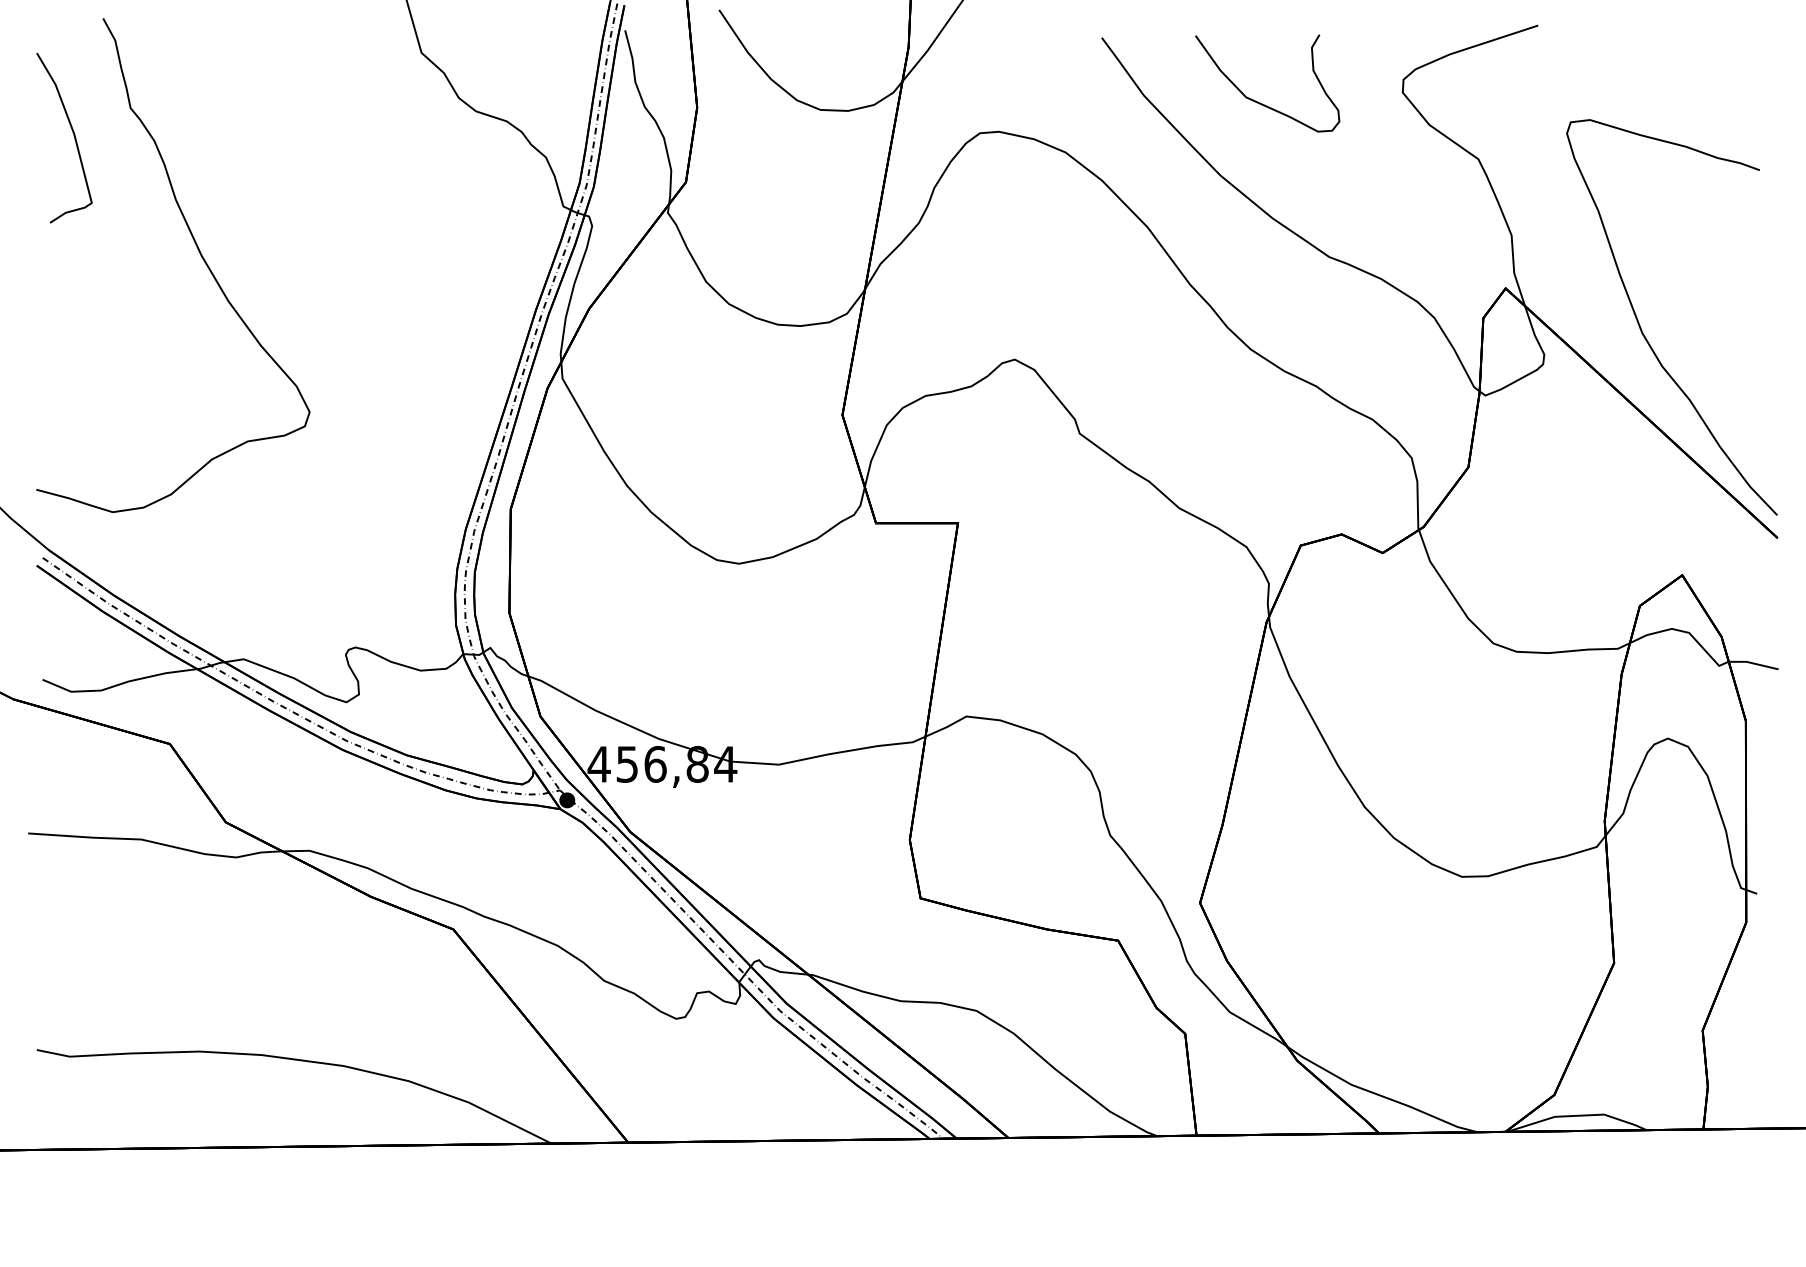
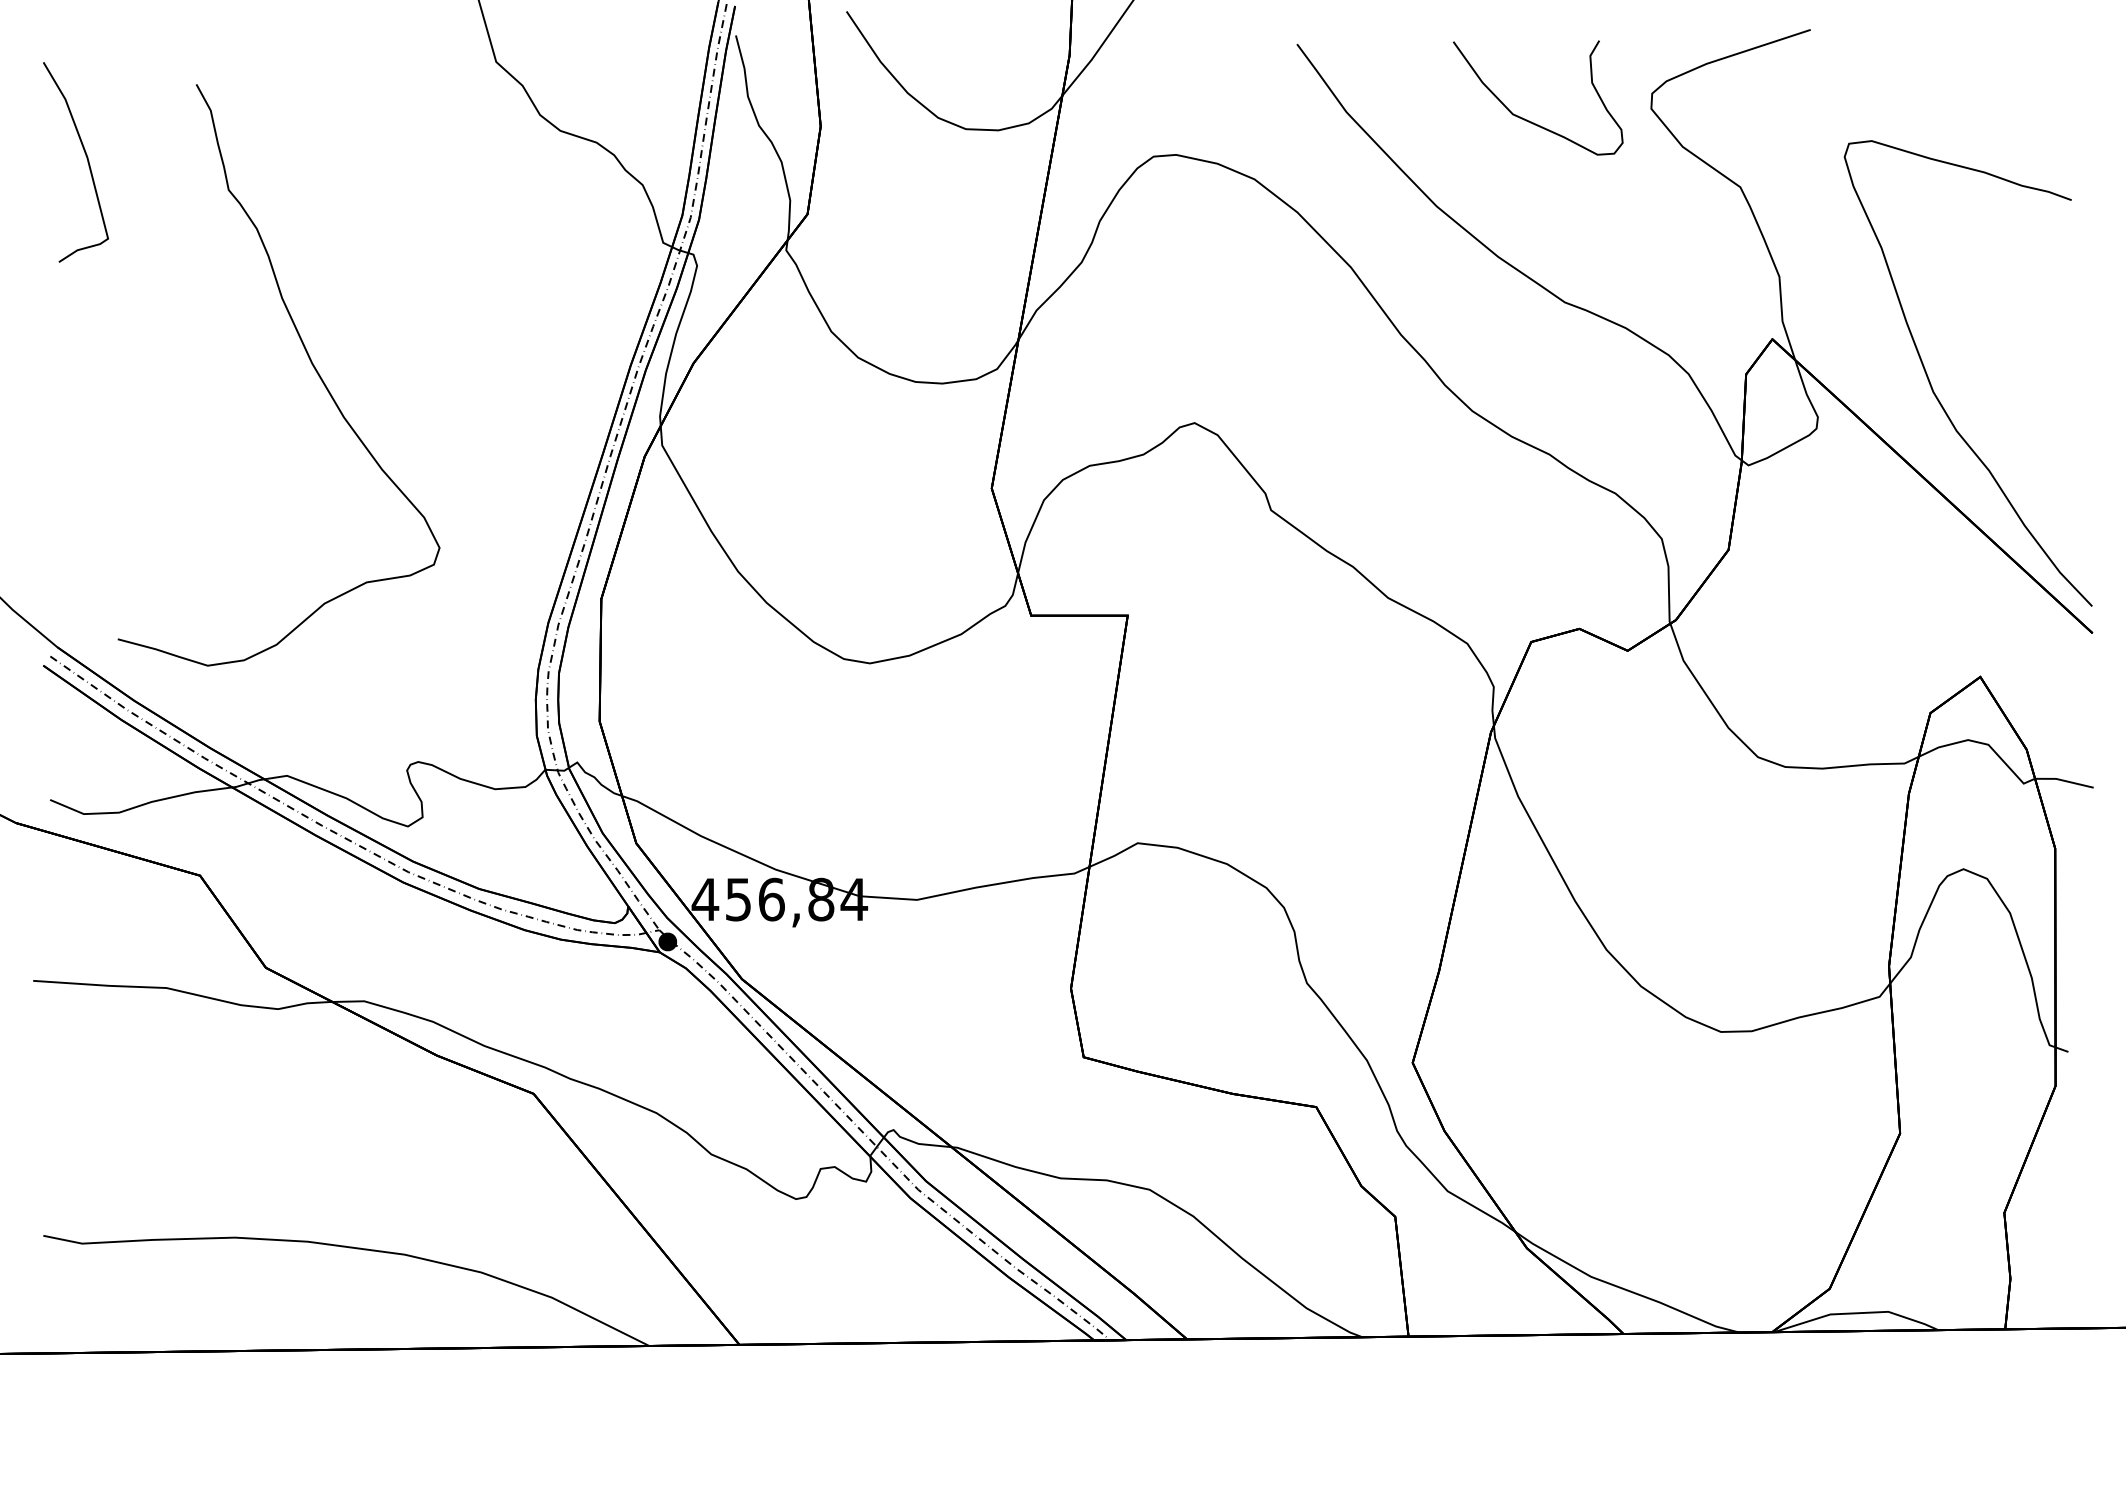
curve: (1258, 101) -> (1527, 119), moved
curve: (199, 252) -> (309, 360), moved

